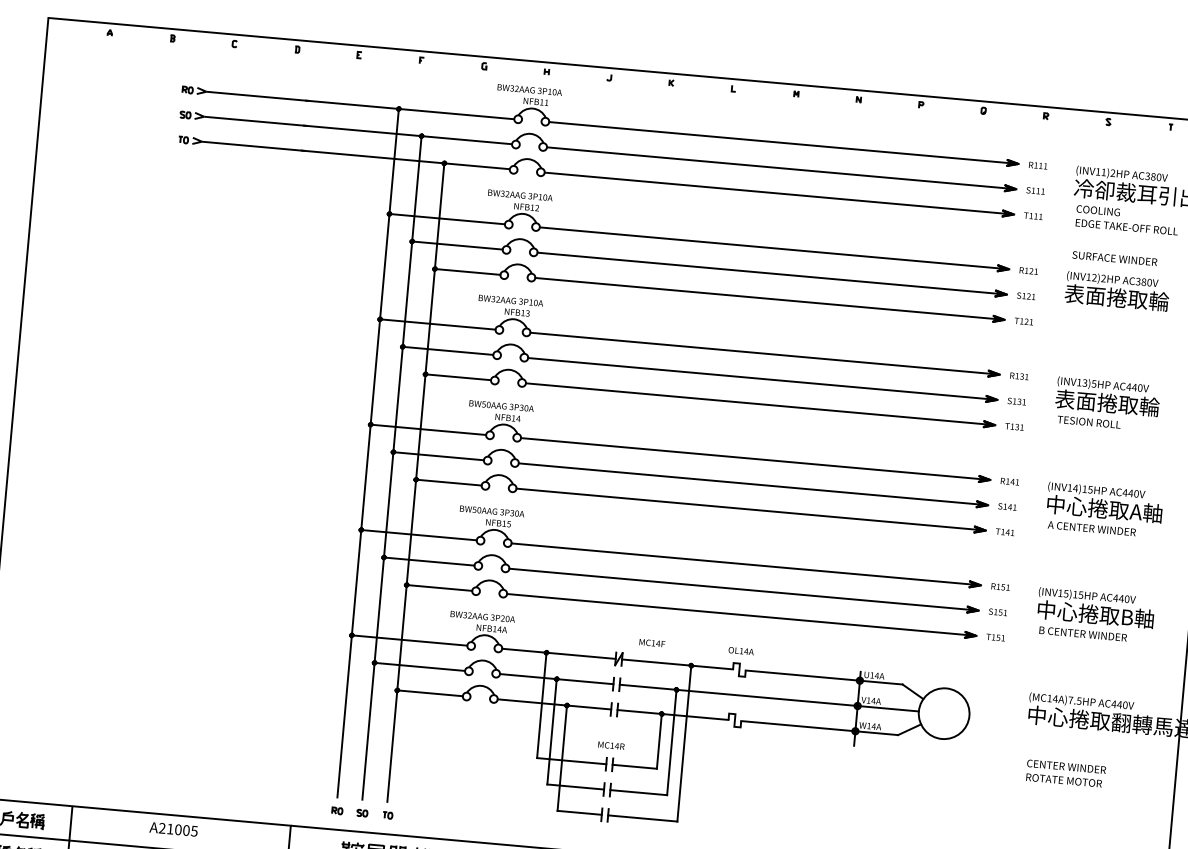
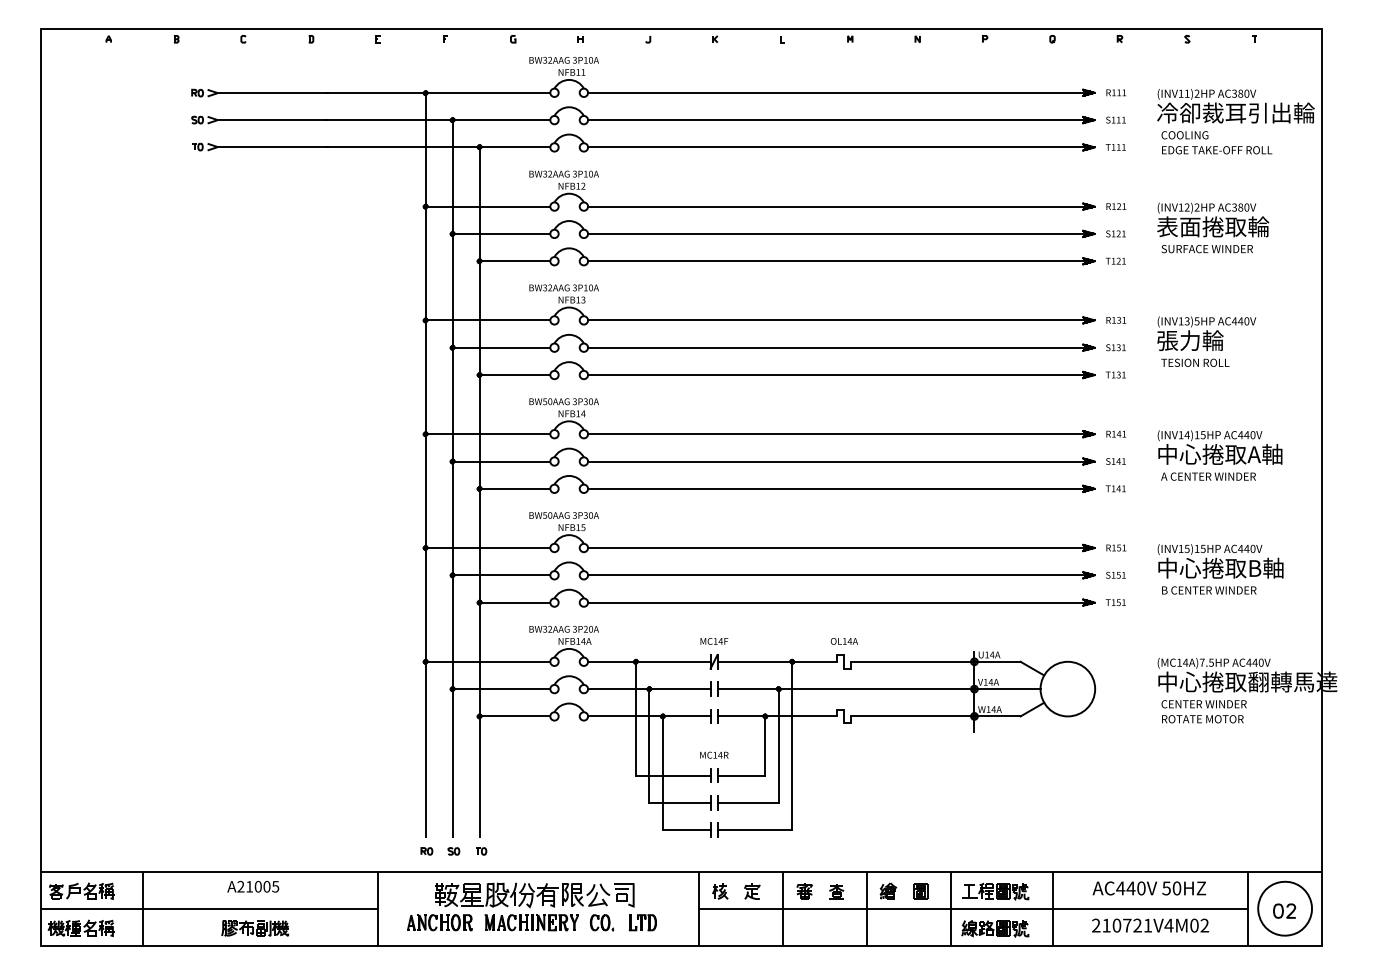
text: (1114, 258) -> (1206, 249), moved
text: (1107, 403) -> (1213, 340), 表面捲取輪 -> 張力輪
text: (652, 643) -> (714, 641), moved
text: (1065, 773) -> (1203, 711), moved

